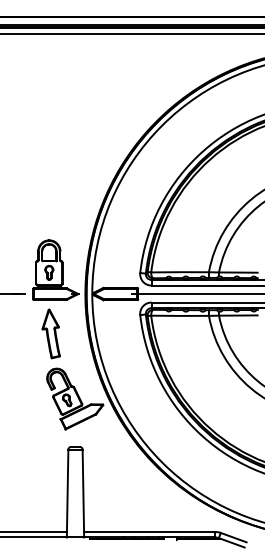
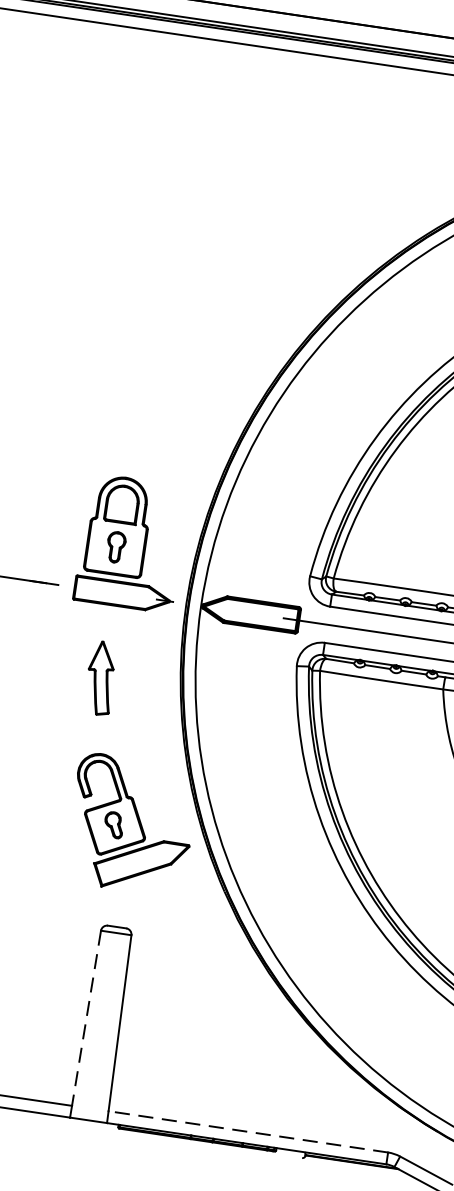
part: (50, 333) -> (99, 677), size x0.7
line: (67, 491) -> (85, 1019), solid -> dashed
line: (149, 531) -> (248, 1130), solid -> dashed

